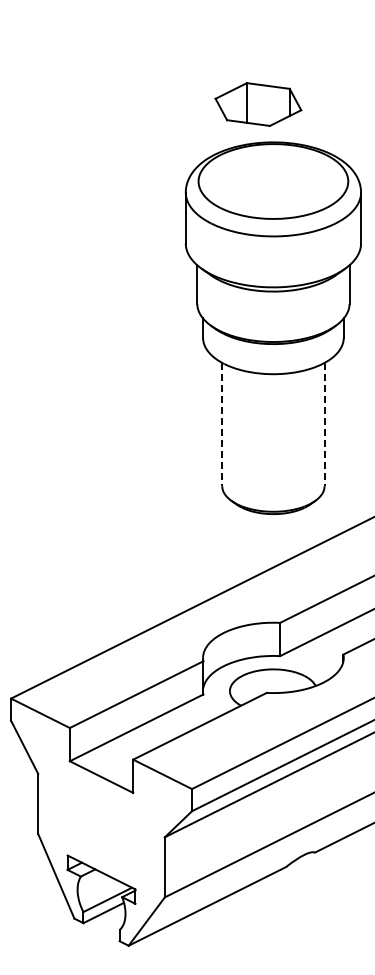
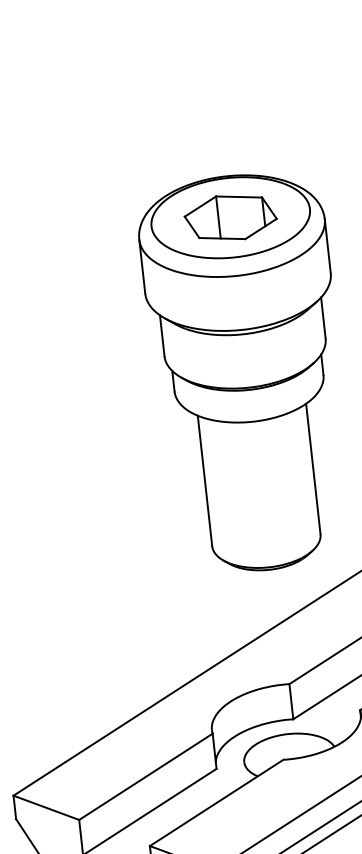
part: (258, 104) -> (230, 217), moved
line: (222, 424) -> (205, 480), dashed -> solid
line: (324, 424) -> (313, 468), dashed -> solid

